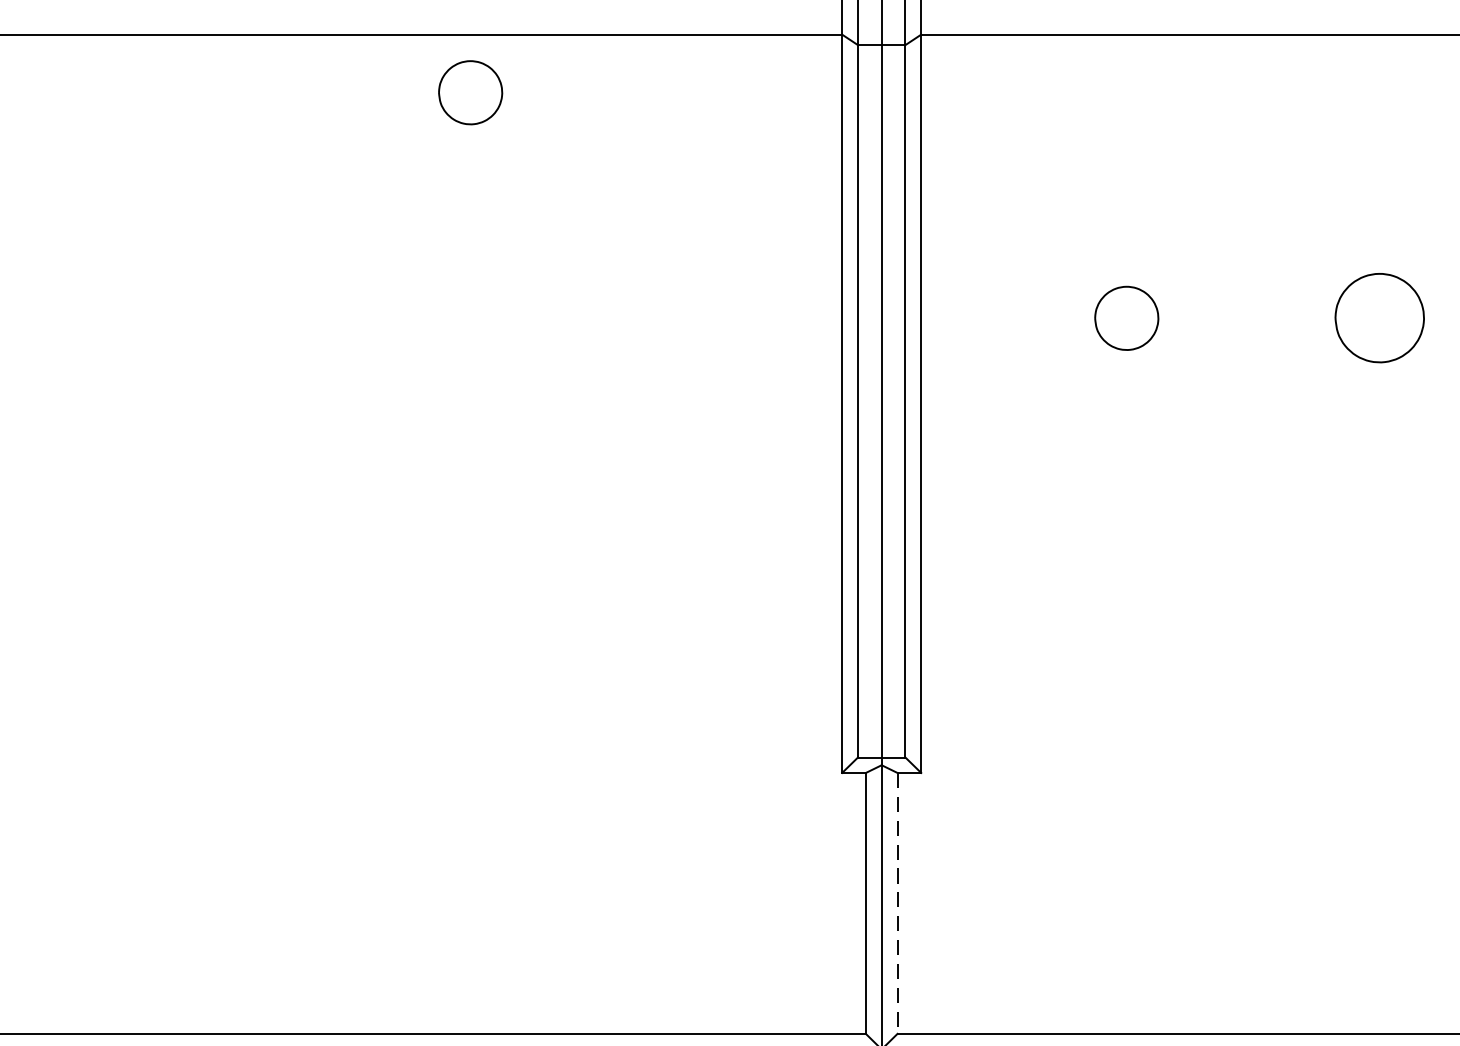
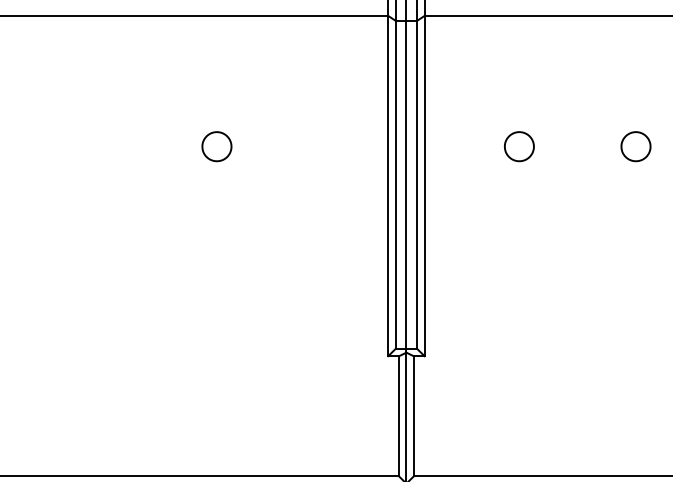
part: (469, 92) -> (216, 146), moved
part: (1378, 317) -> (635, 146), size x0.71
line: (897, 903) -> (413, 416), dashed -> solid

